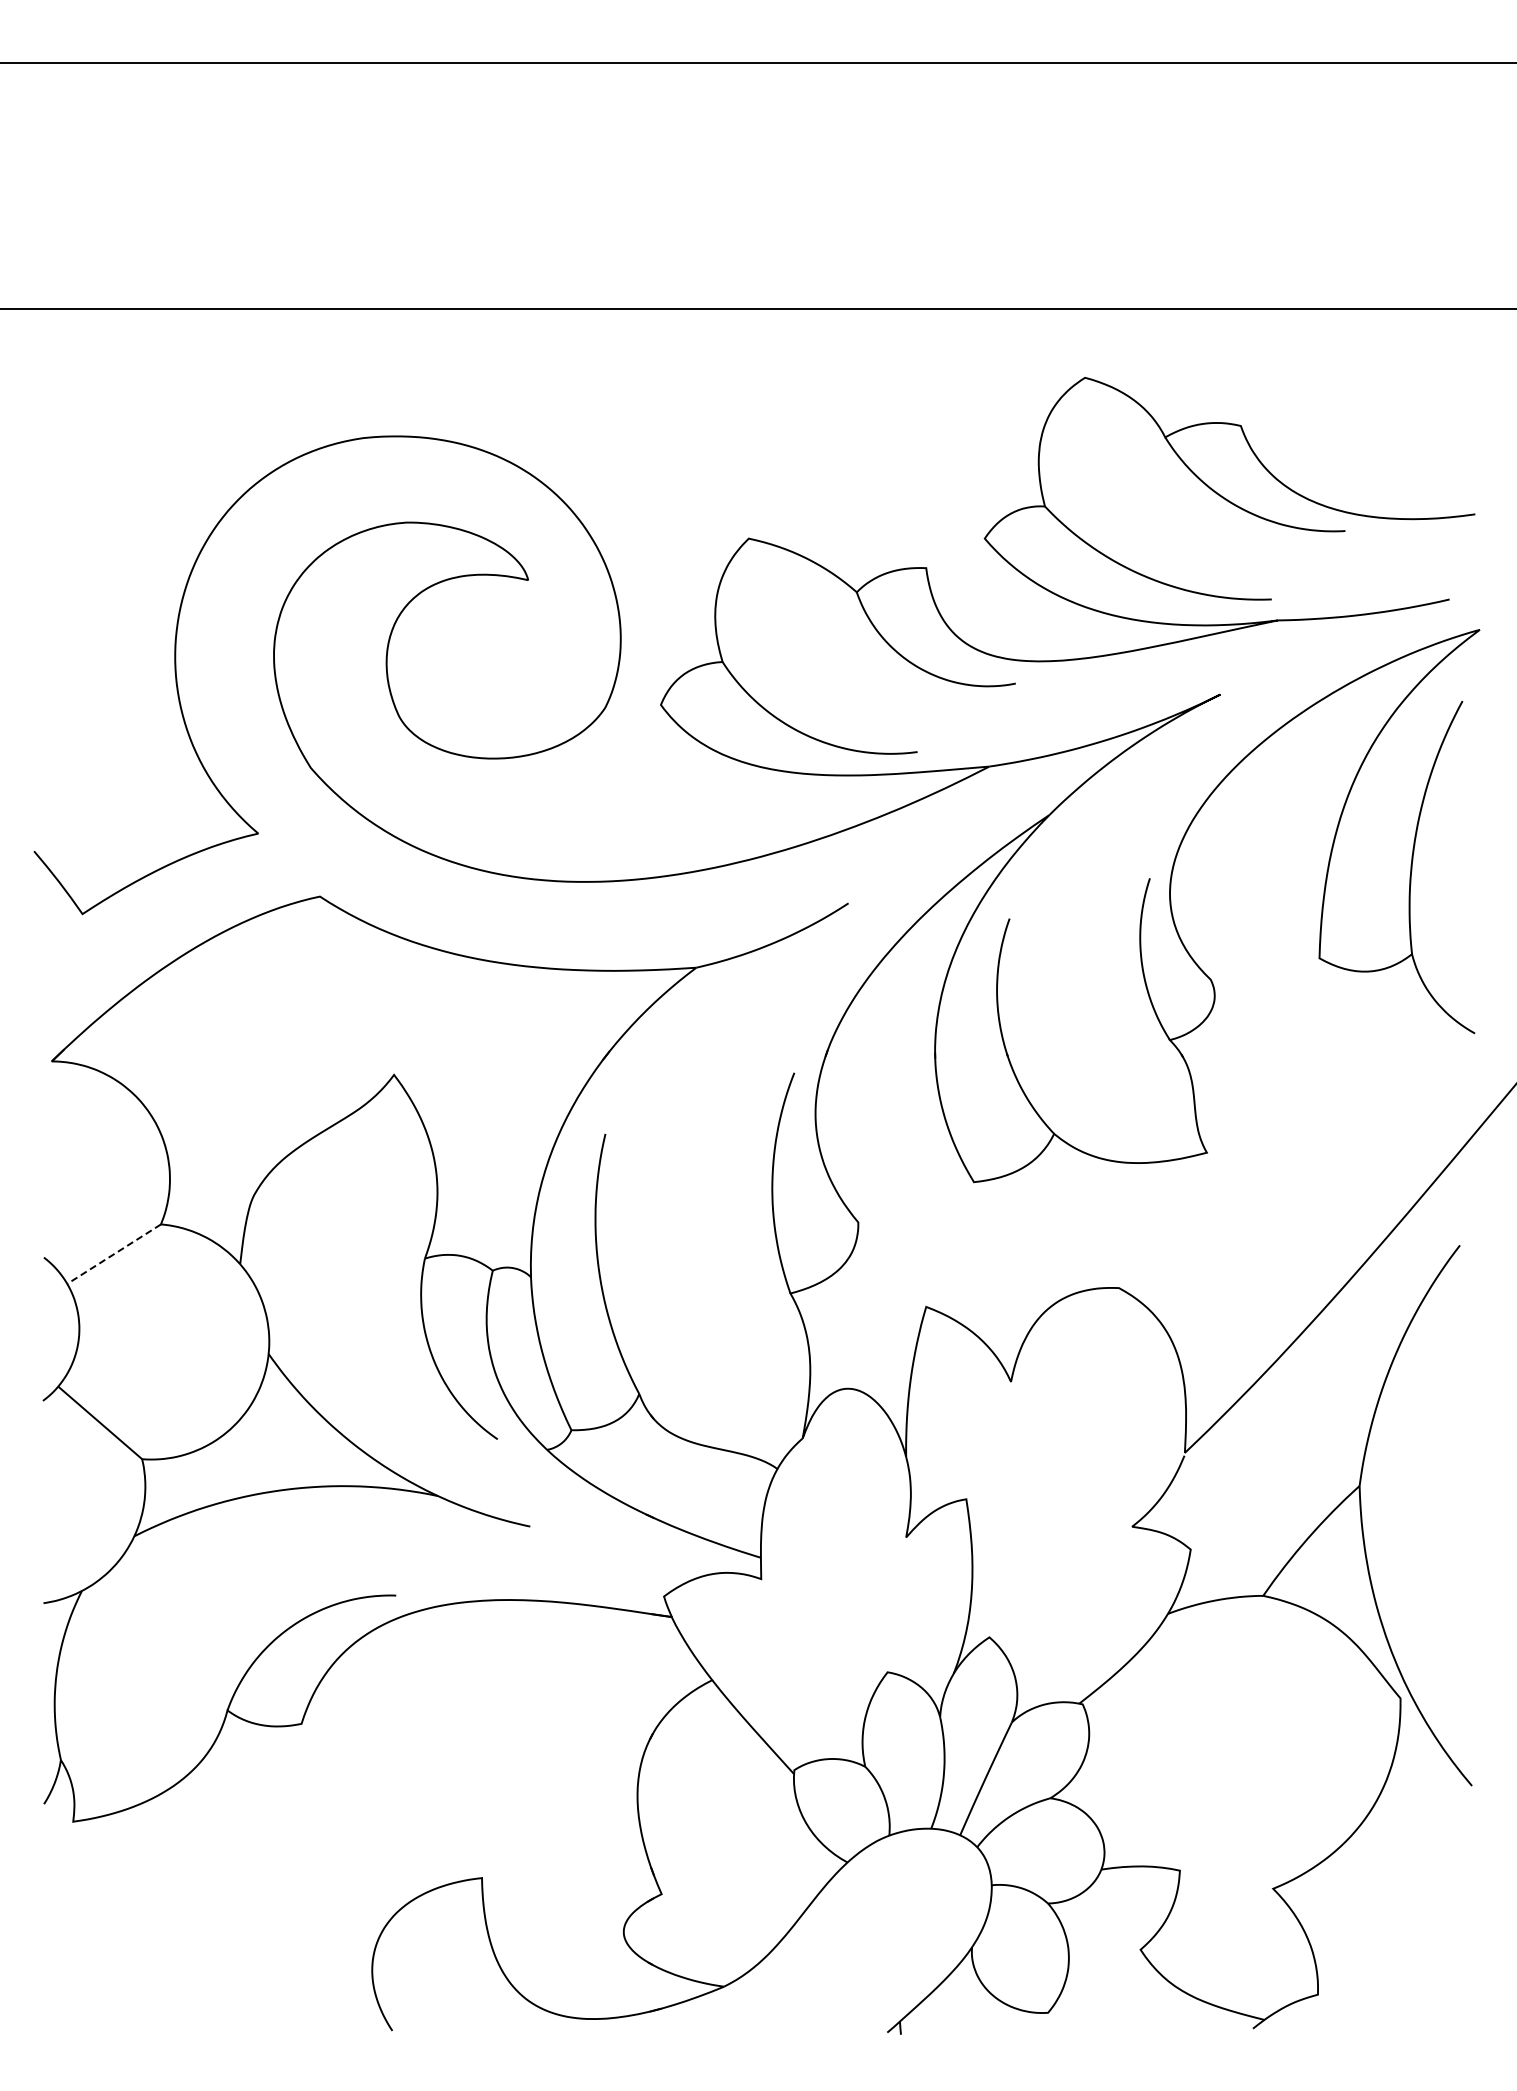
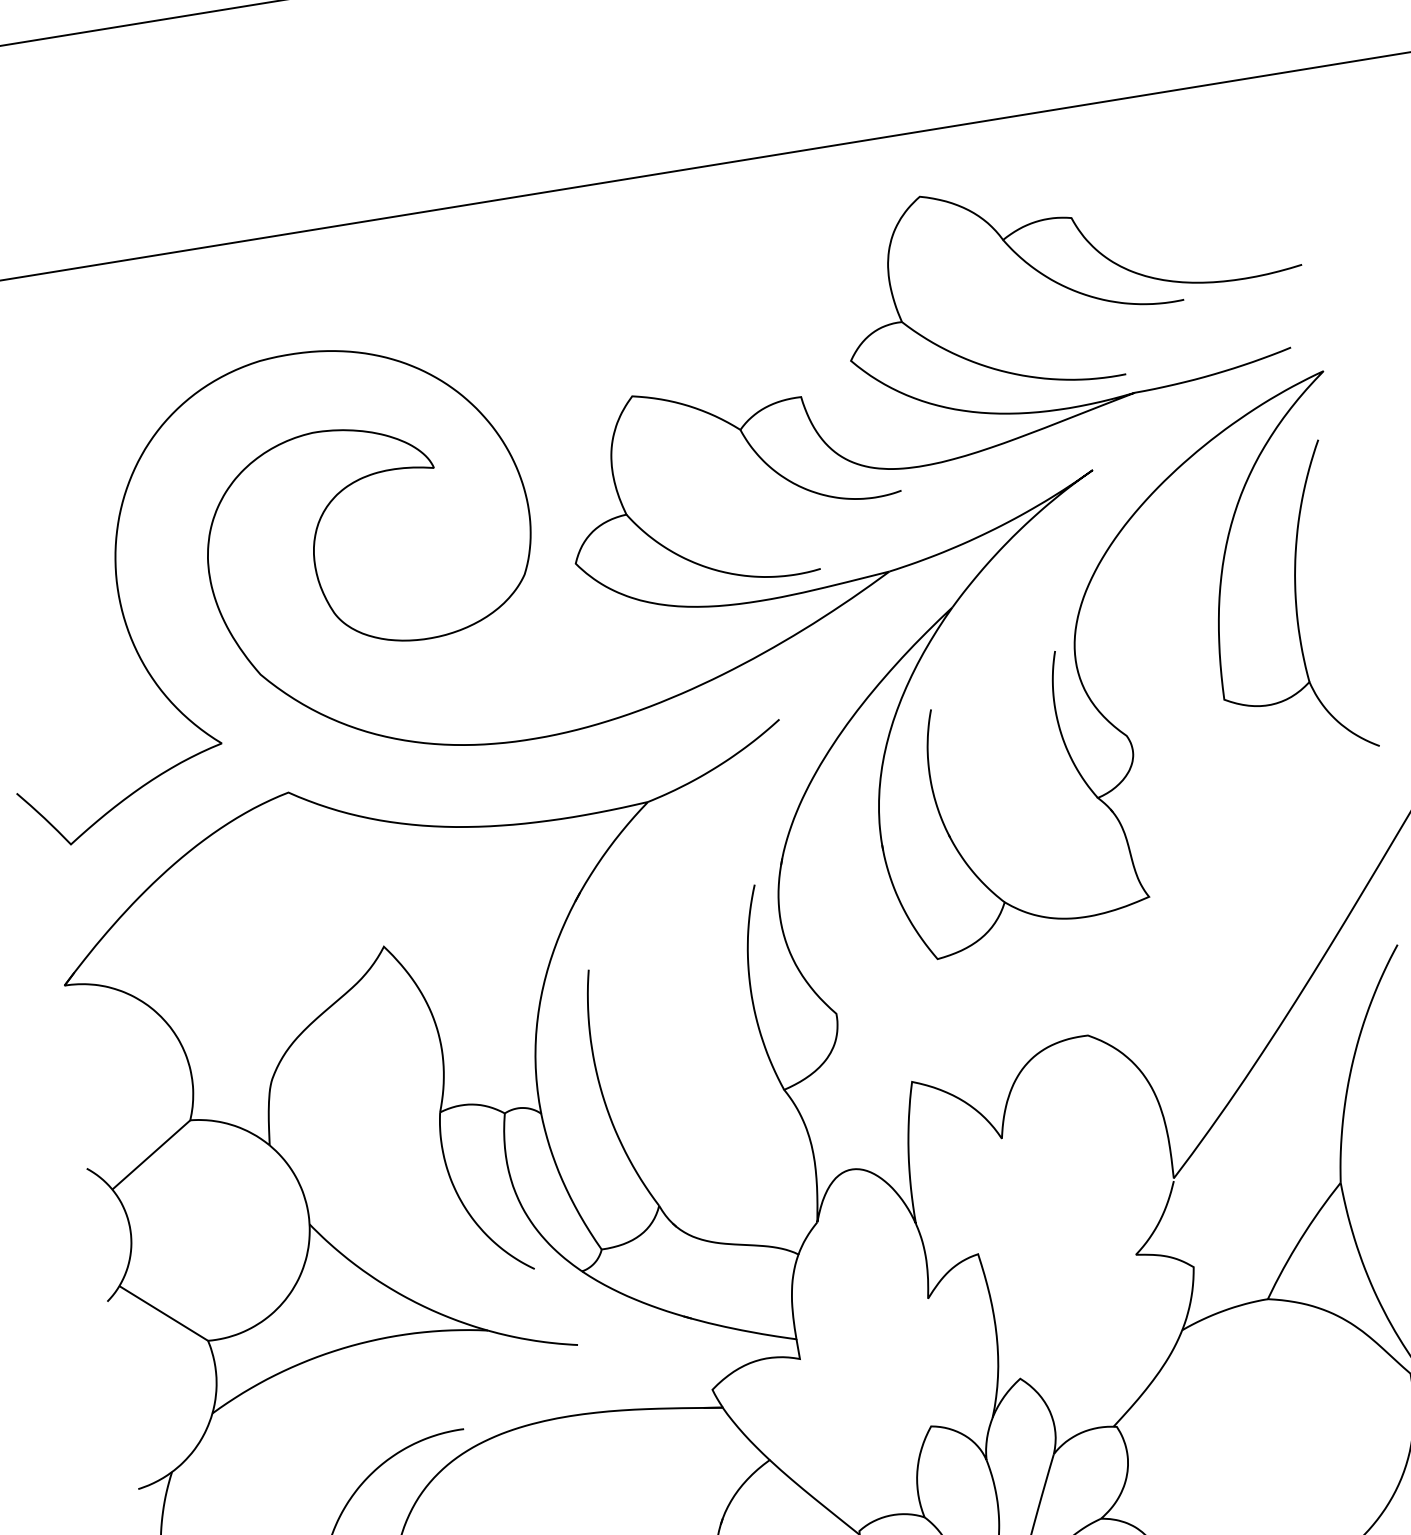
line: (113, 1254) -> (150, 1155), dashed -> solid

